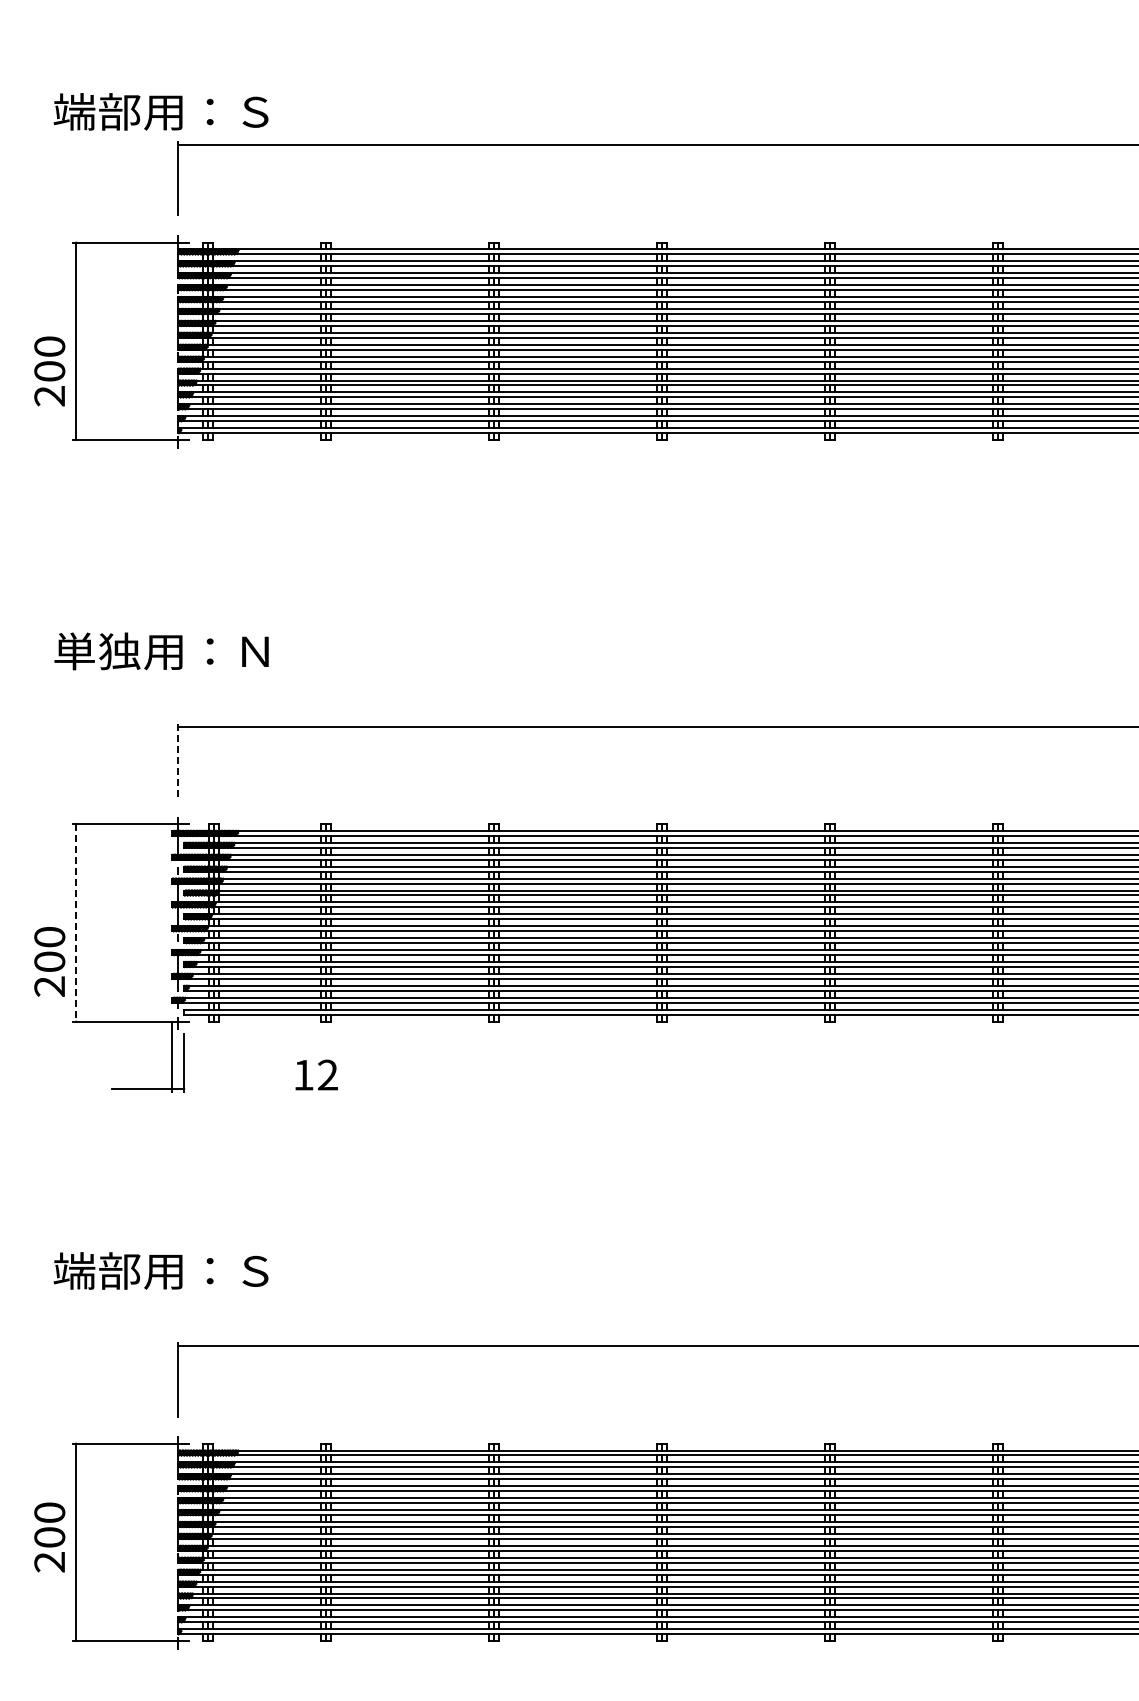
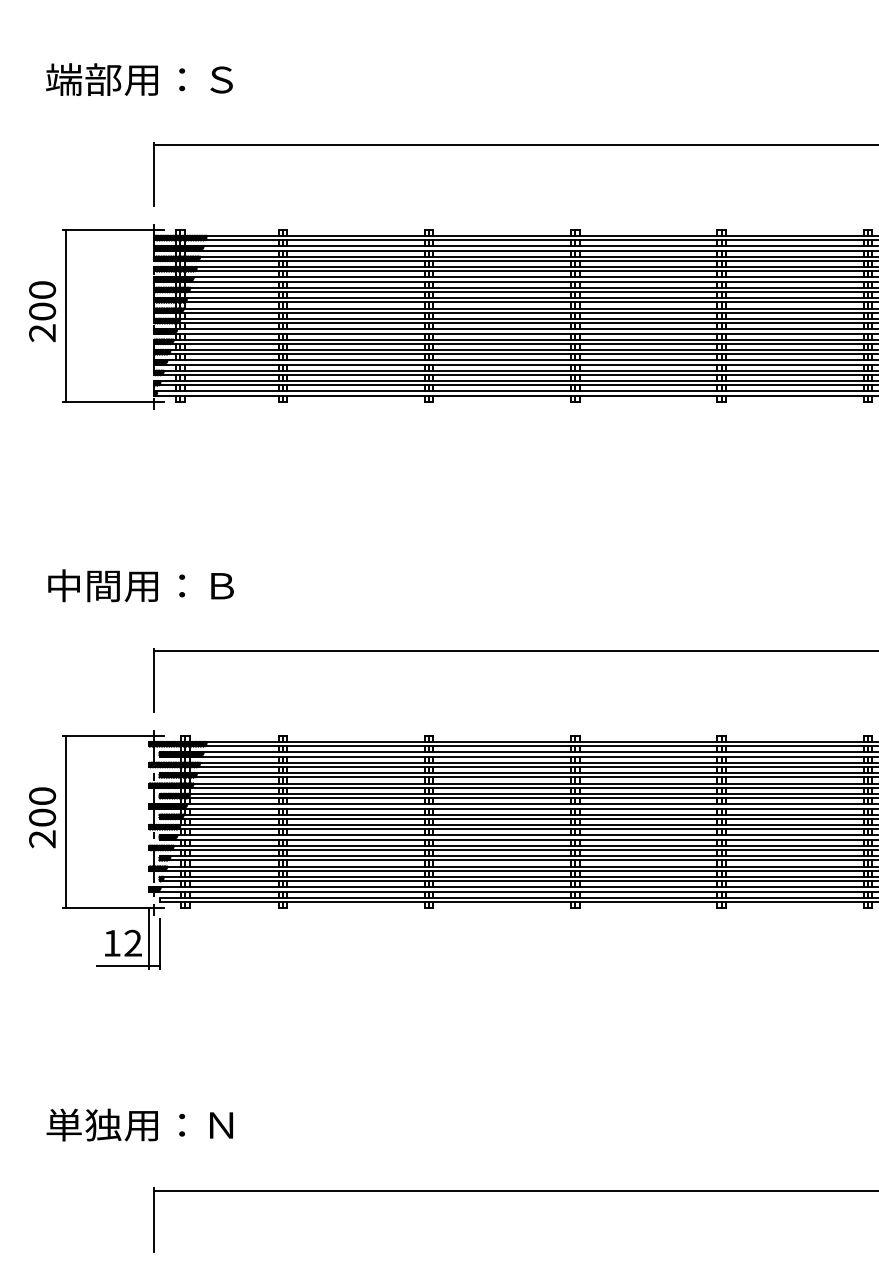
text: (160, 111) -> (138, 79), moved
text: (49, 371) -> (42, 311), moved
text: (161, 651) -> (139, 585), 単独用：Ｎ -> 中間用：Ｂ
line: (178, 760) -> (154, 680), dashed -> solid
line: (76, 922) -> (65, 821), dashed -> solid
text: (49, 961) -> (42, 817), moved
text: (316, 1074) -> (123, 942), moved
text: (160, 1270) -> (138, 1124), 端部用：Ｓ -> 単独用：Ｎ

